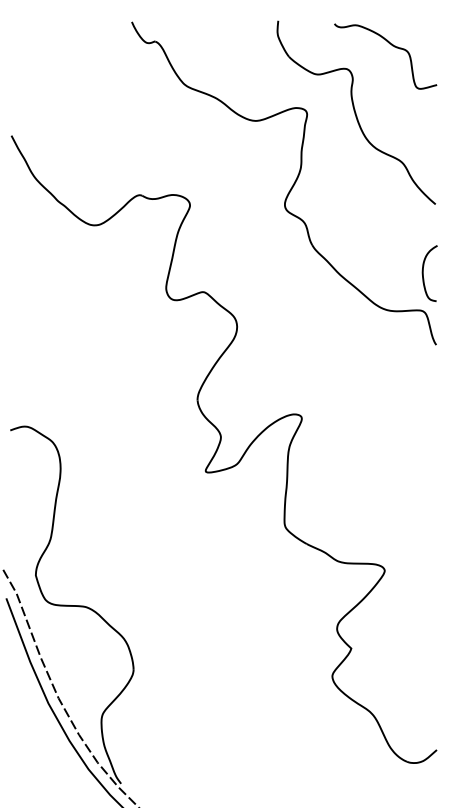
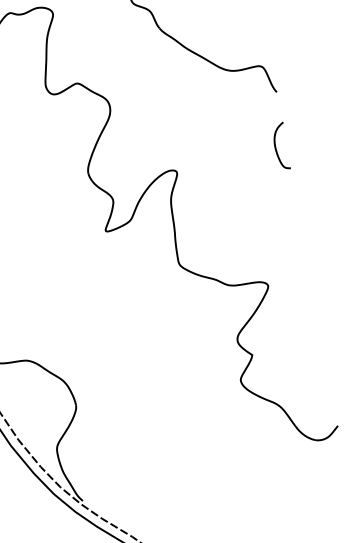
curve: (423, 273) -> (275, 147), moved

